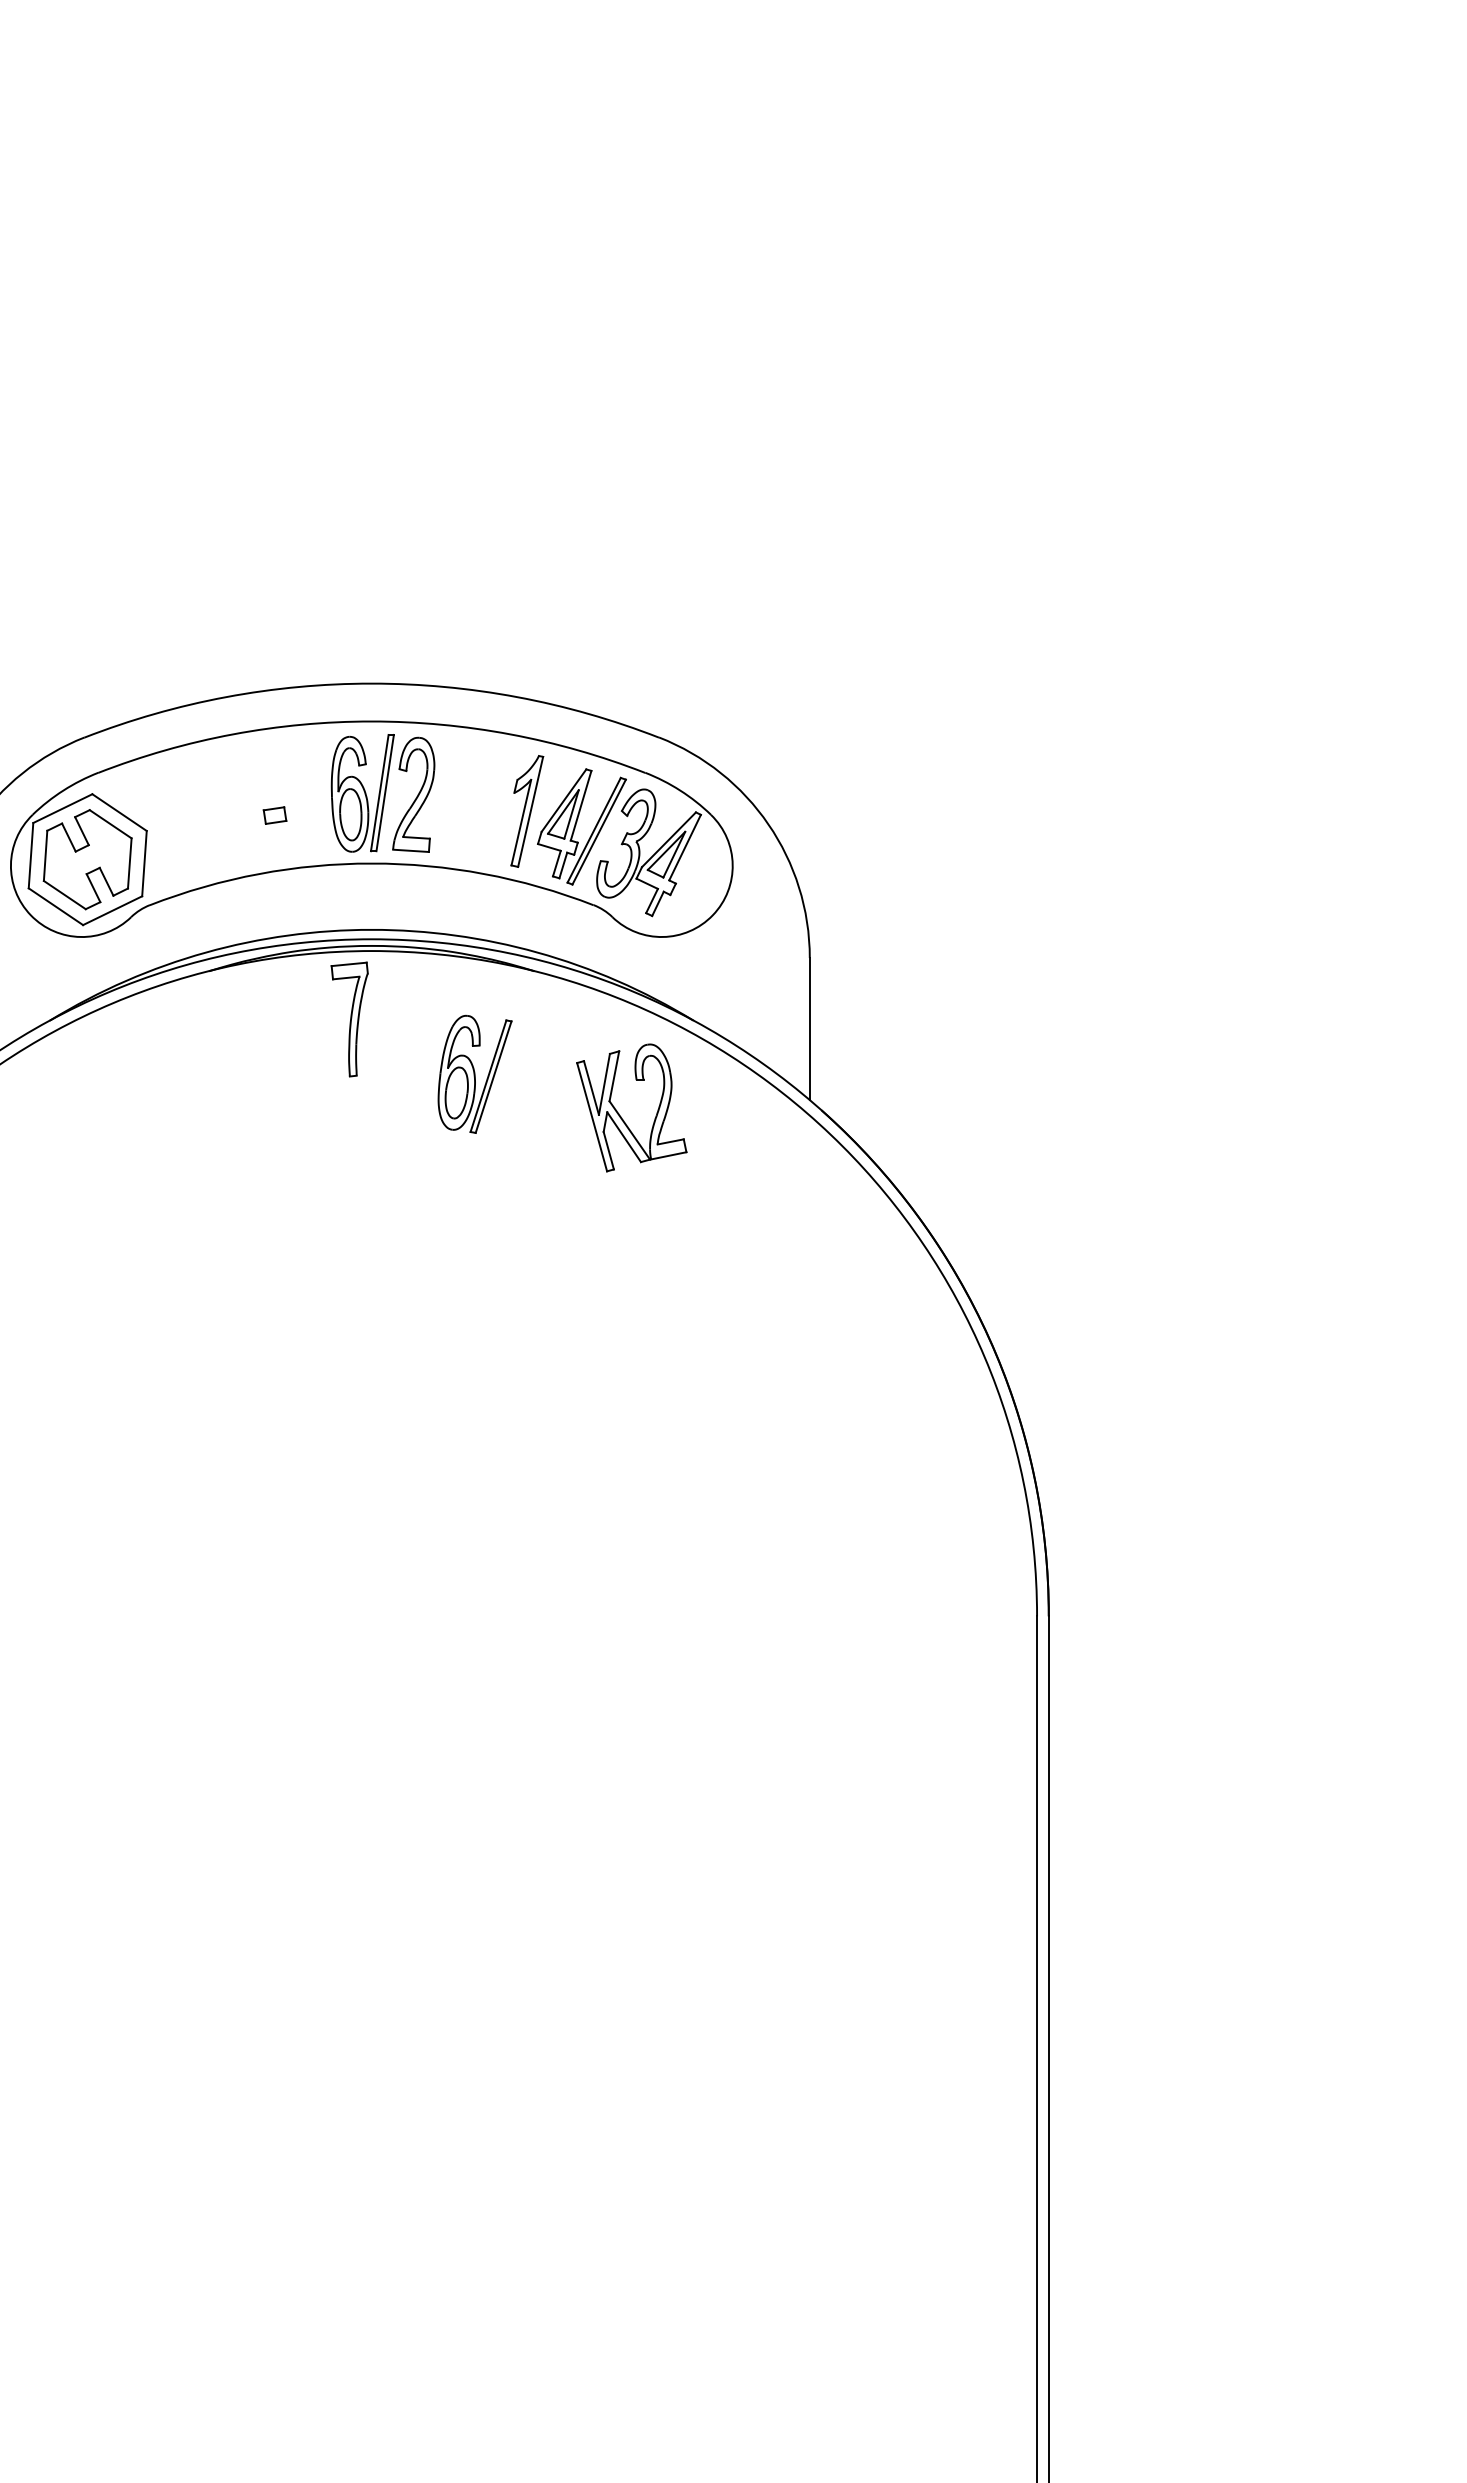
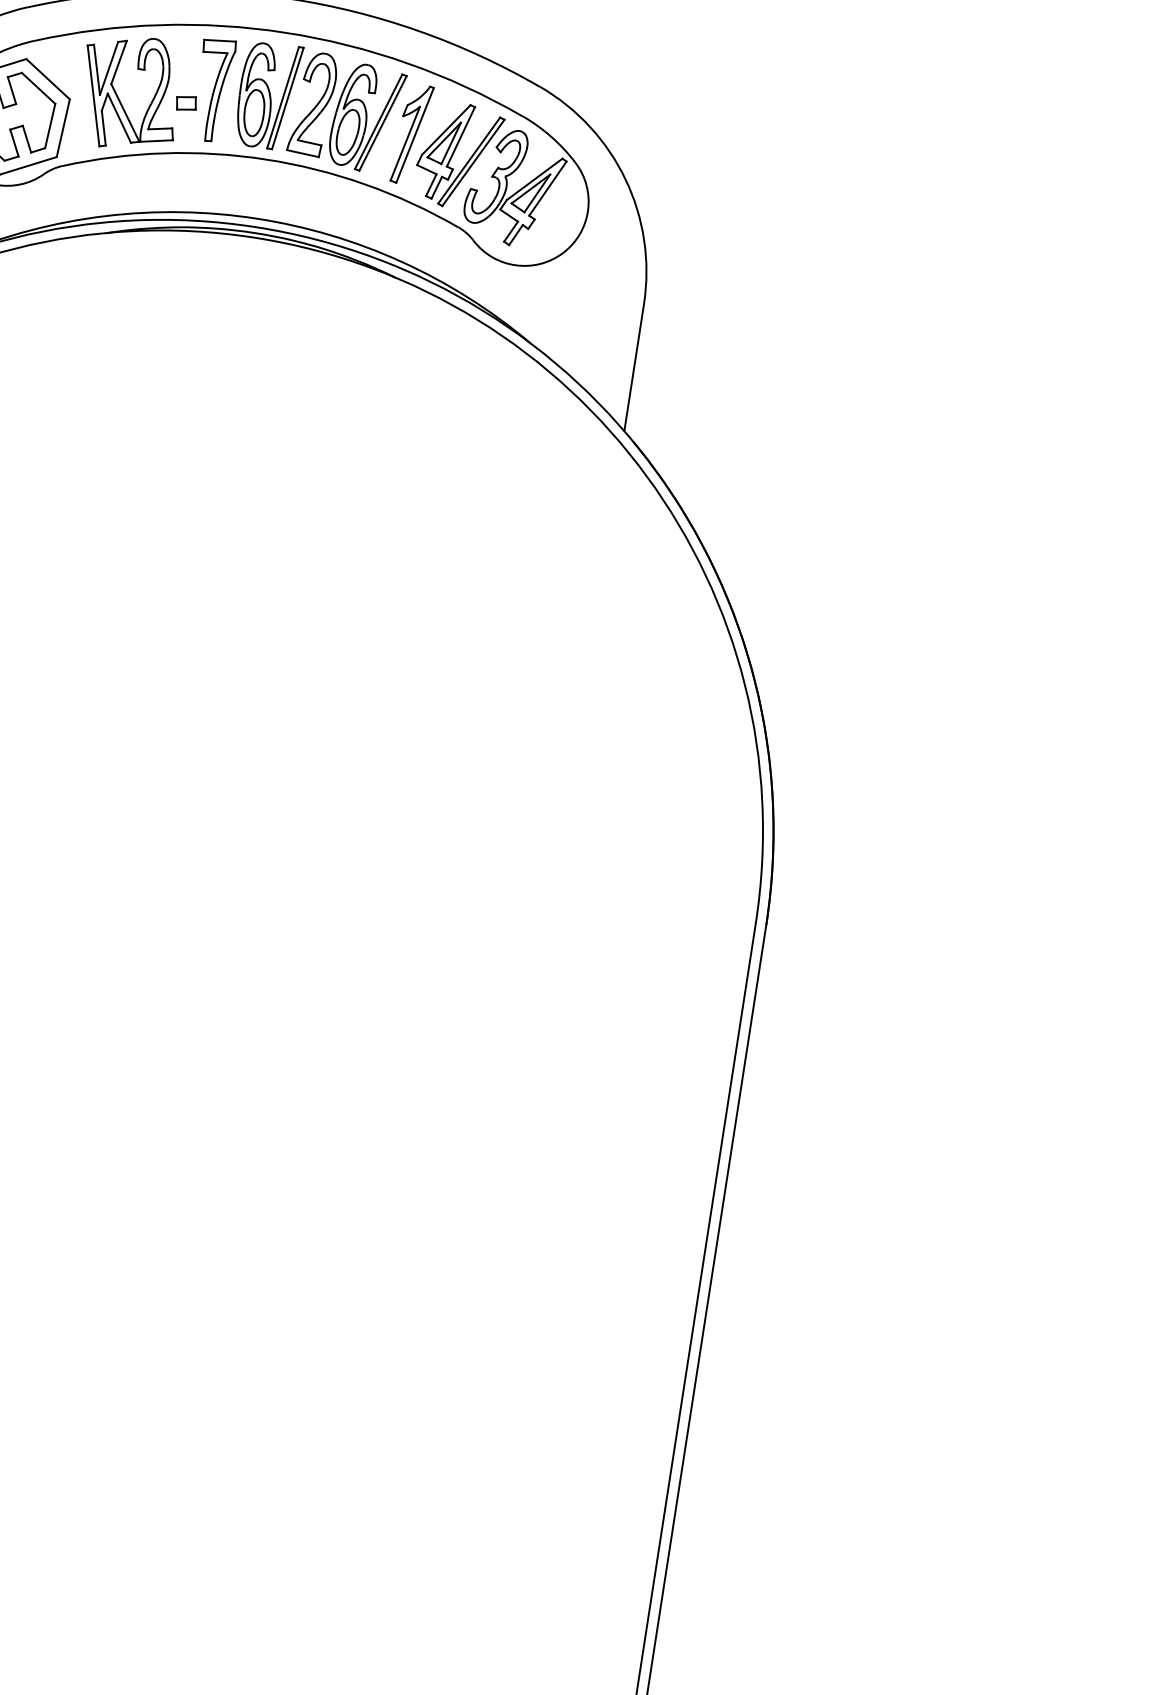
part: (349, 1019) -> (212, 90), moved
part: (474, 1073) -> (366, 117), moved
part: (619, 1113) -> (118, 96), moved

